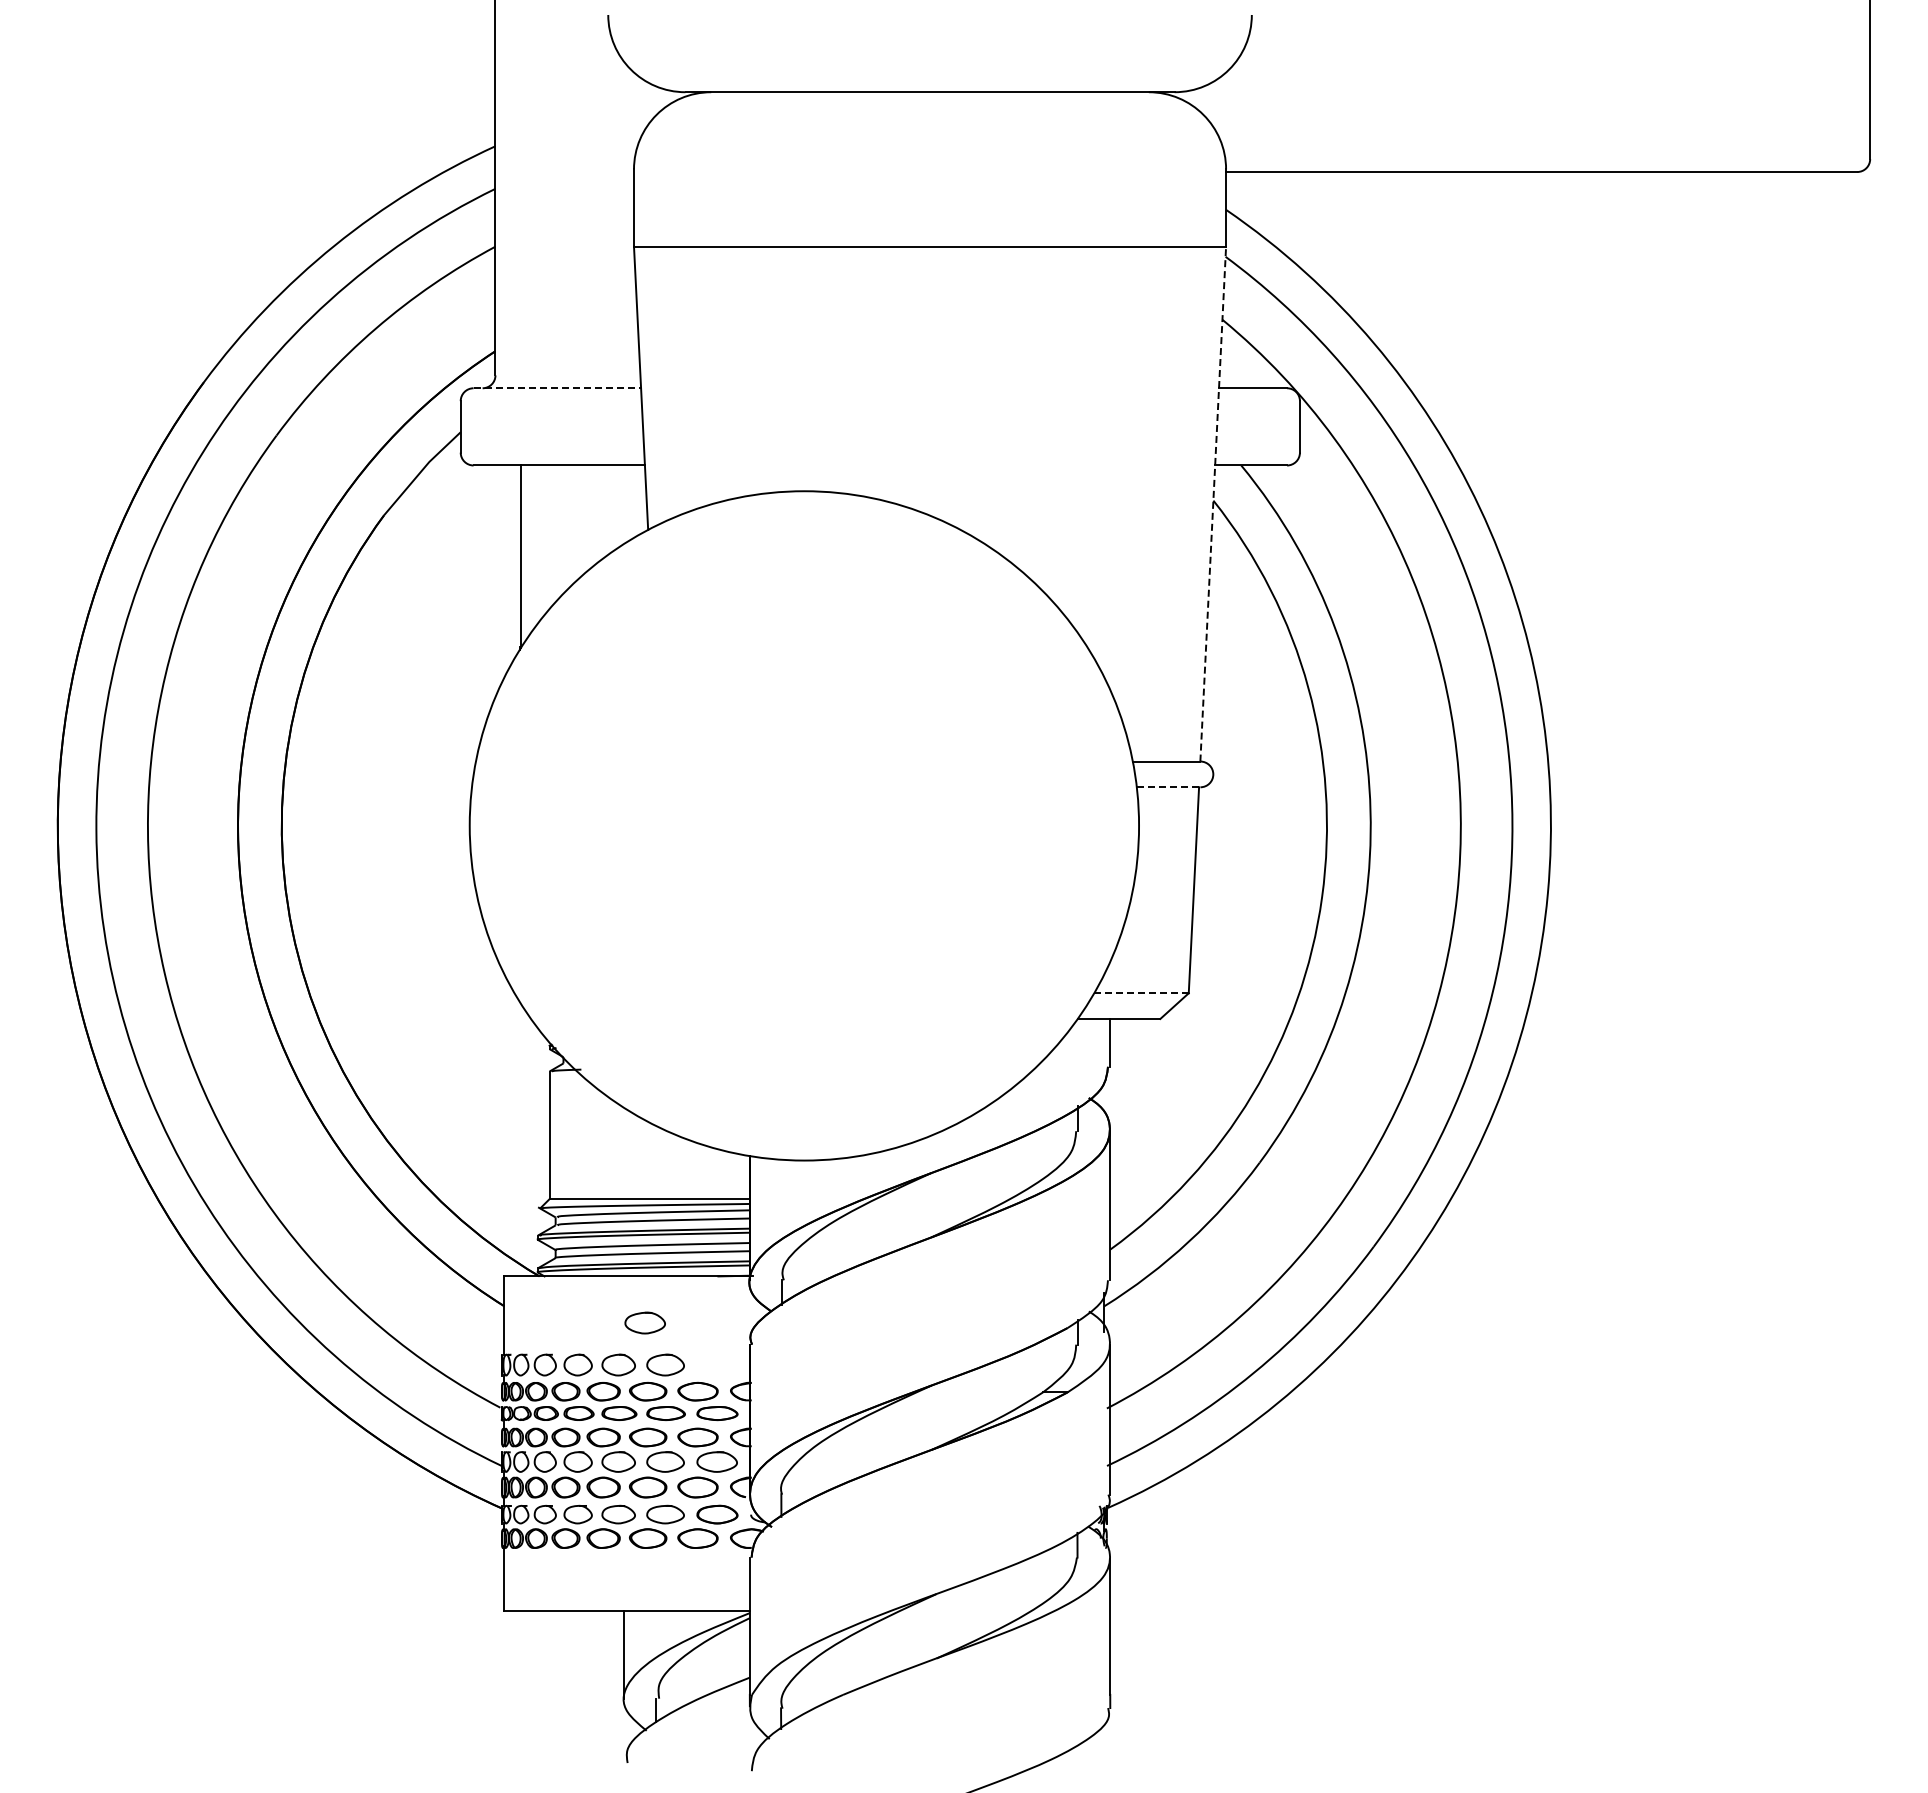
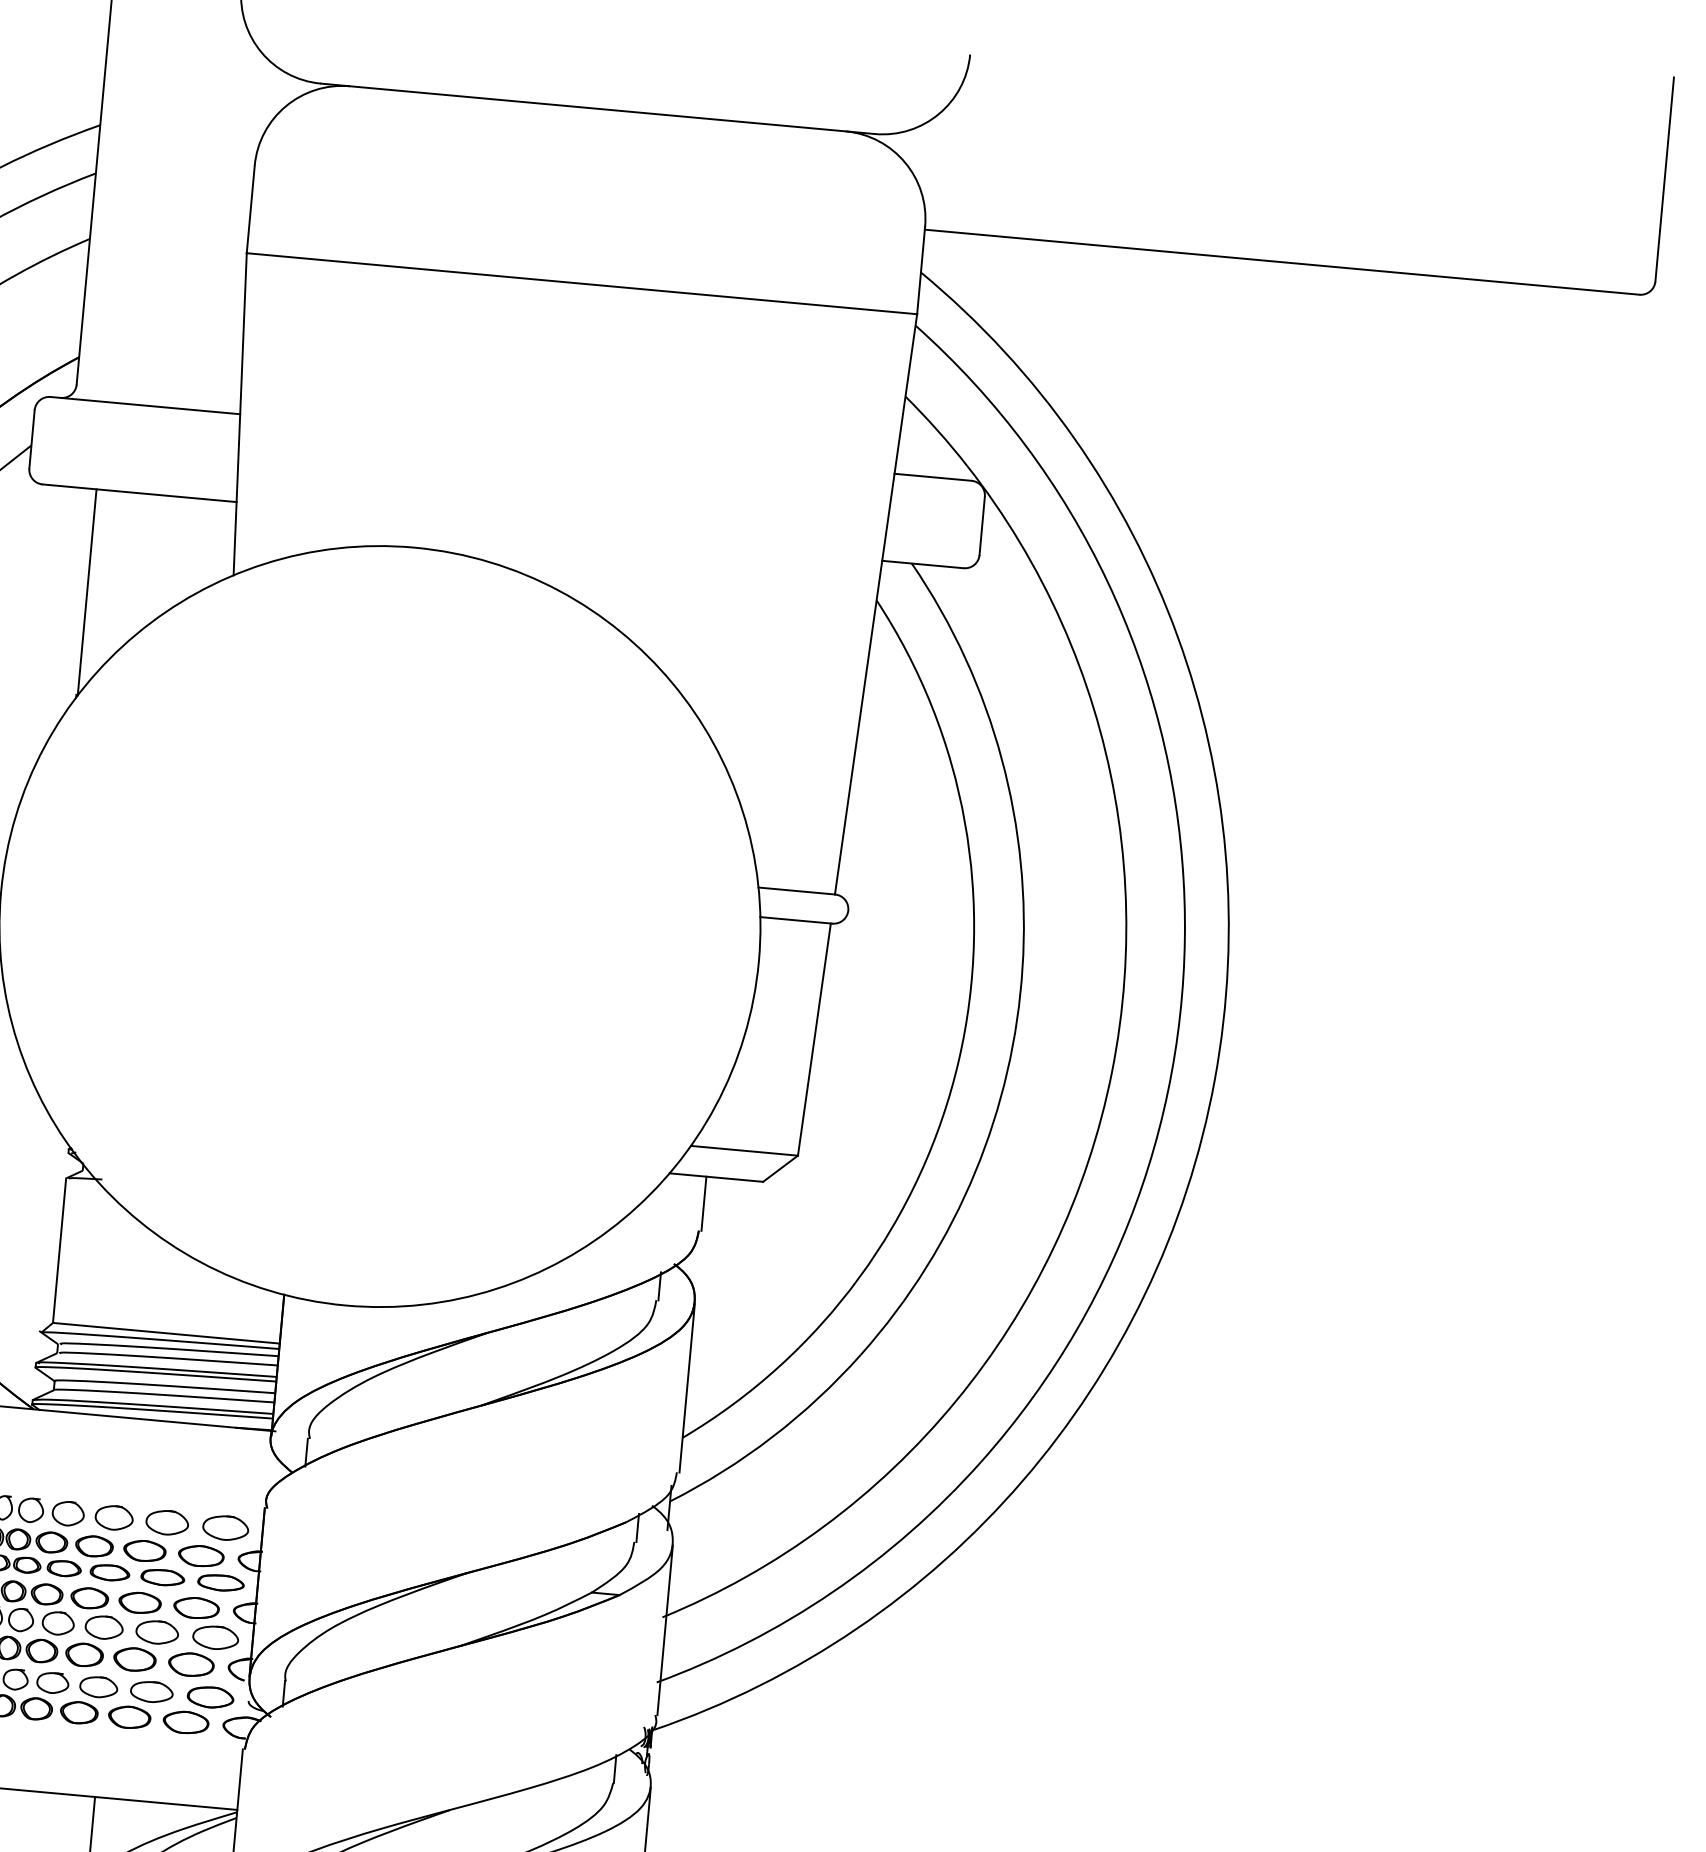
line: (557, 388) -> (145, 405), dashed -> solid
line: (1213, 504) -> (876, 604), dashed -> solid
line: (1168, 787) -> (796, 920), dashed -> solid
line: (1141, 993) -> (744, 1151), dashed -> solid
part: (644, 1322) -> (224, 1527), moved

